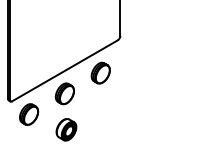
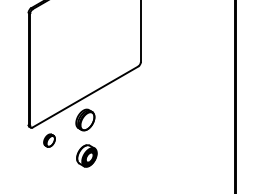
part: (101, 73) -> (121, 99), removed
part: (29, 114) -> (49, 140), size x0.6

